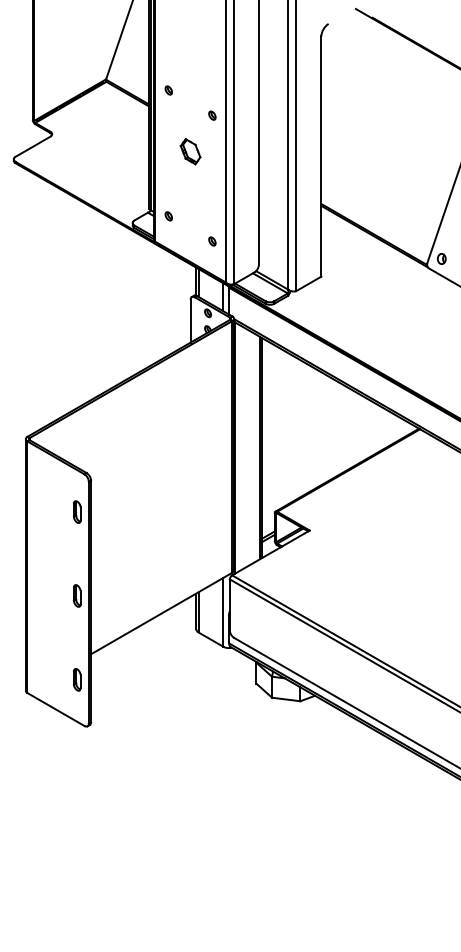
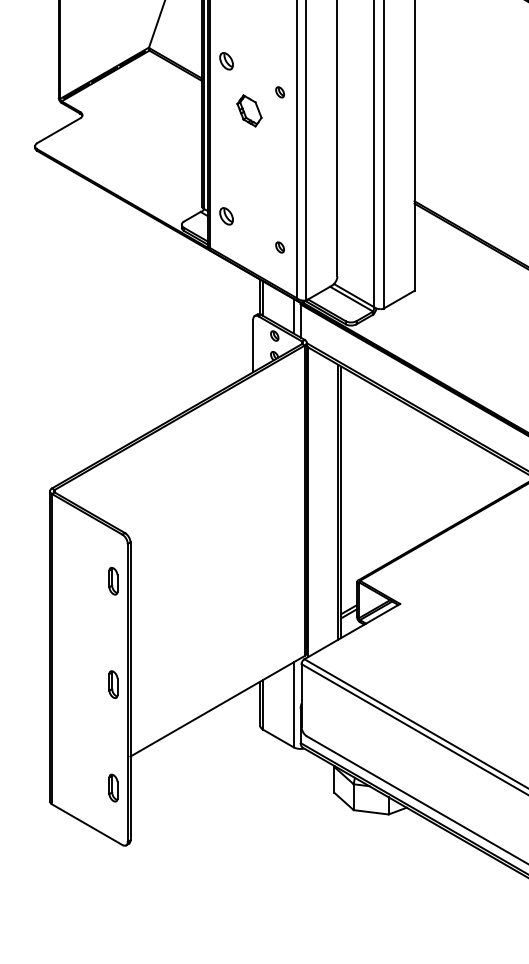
part: (168, 90) -> (225, 61), size x1.6
part: (190, 151) -> (249, 110), moved
part: (168, 216) -> (225, 216), size x1.6

